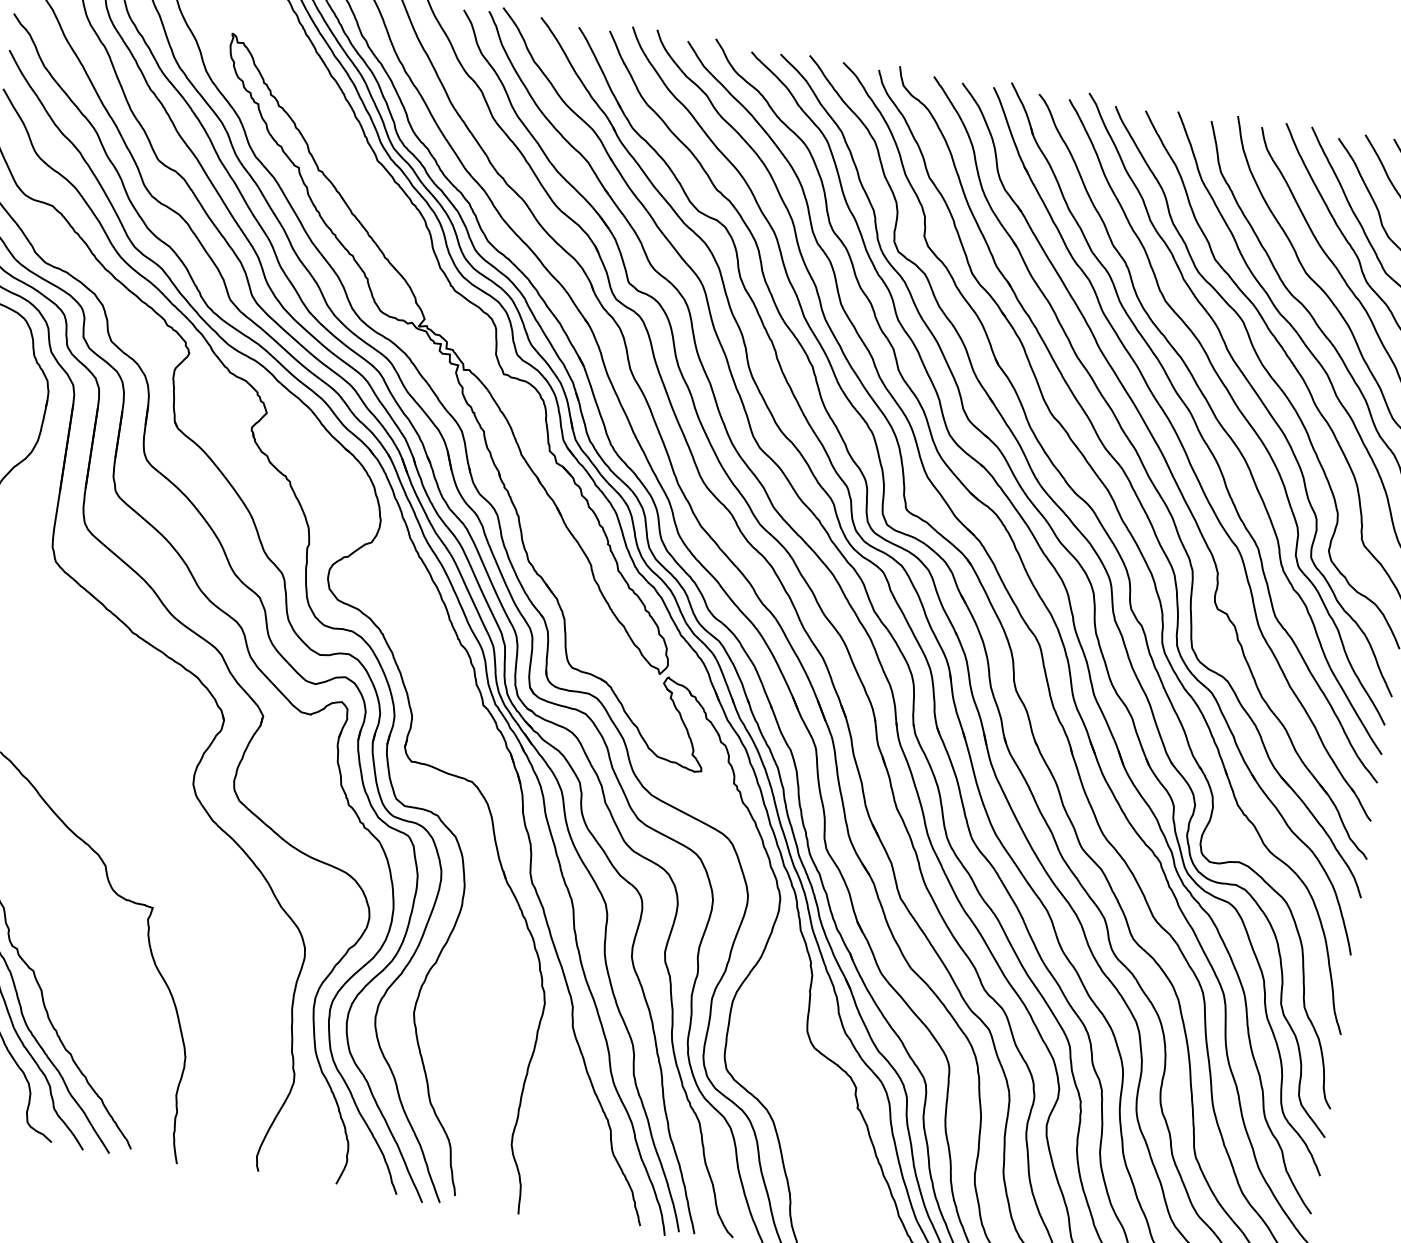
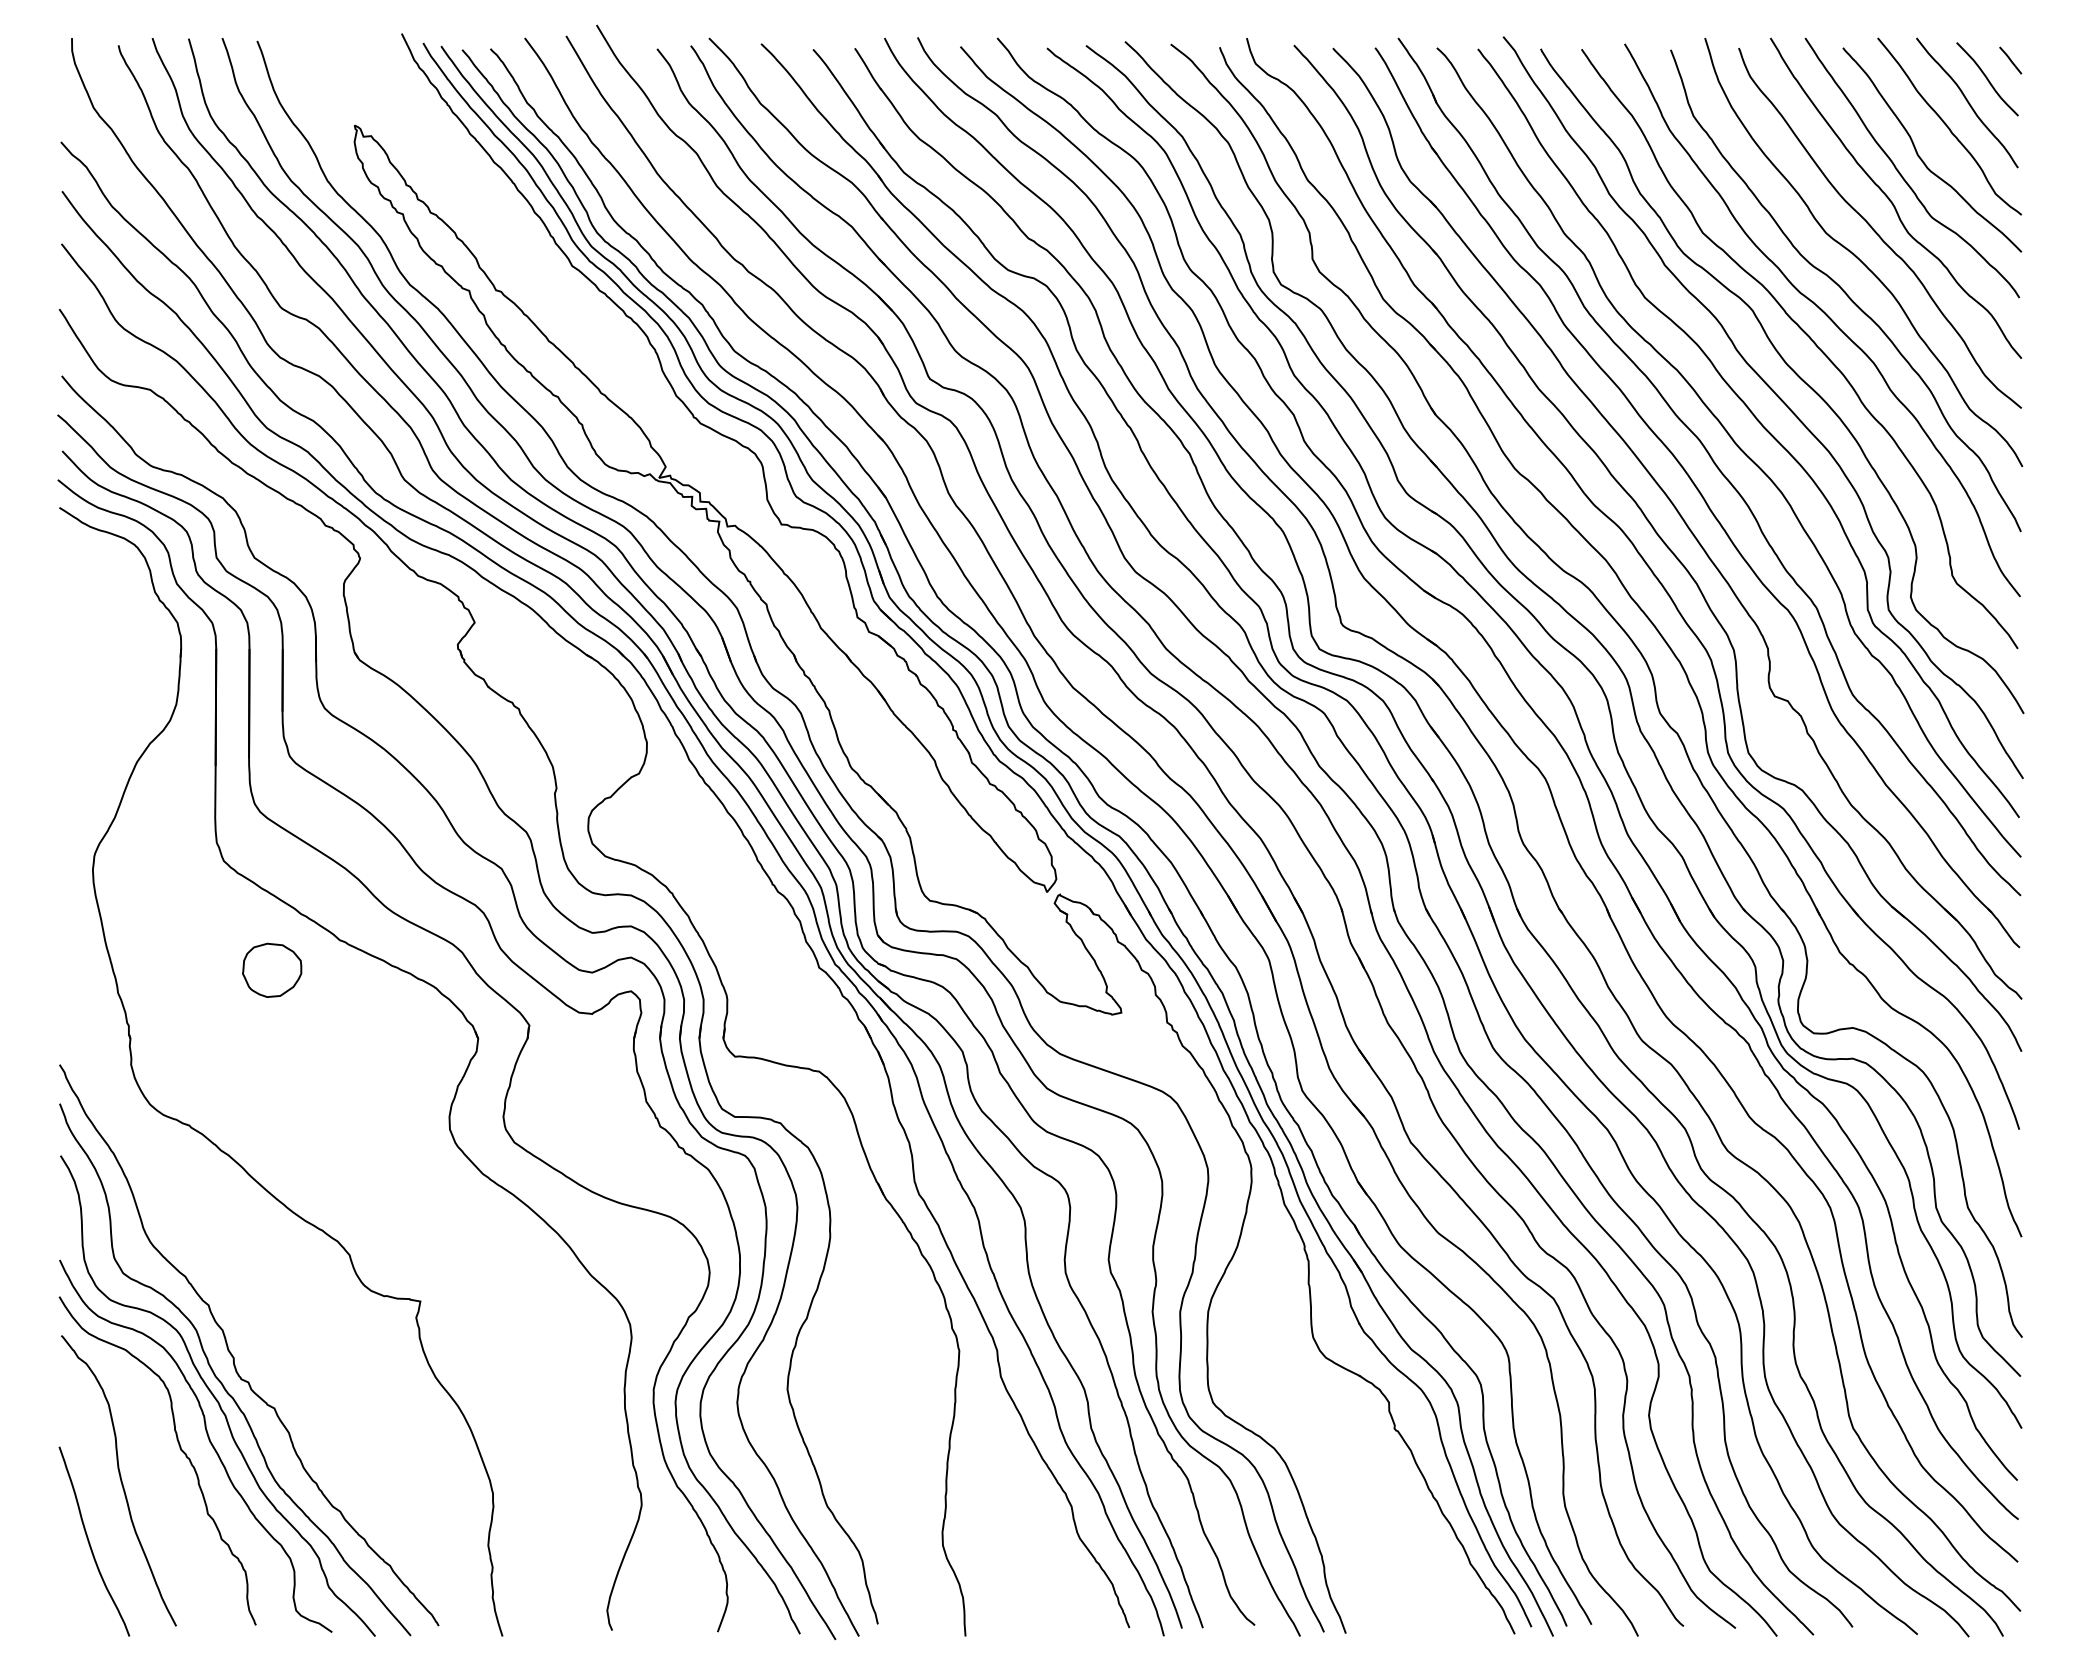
part: (79, 647) -> (272, 969), added

